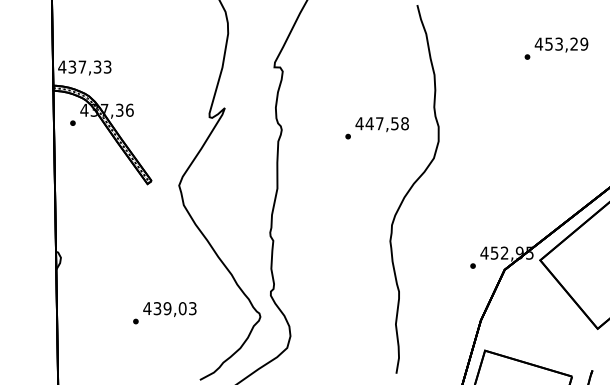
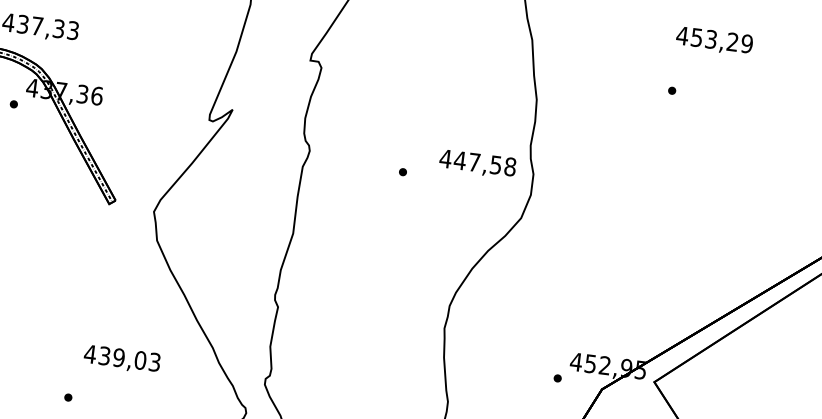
text: (561, 44) -> (714, 40), moved
text: (381, 124) -> (476, 163), moved
text: (169, 309) -> (121, 359), moved

